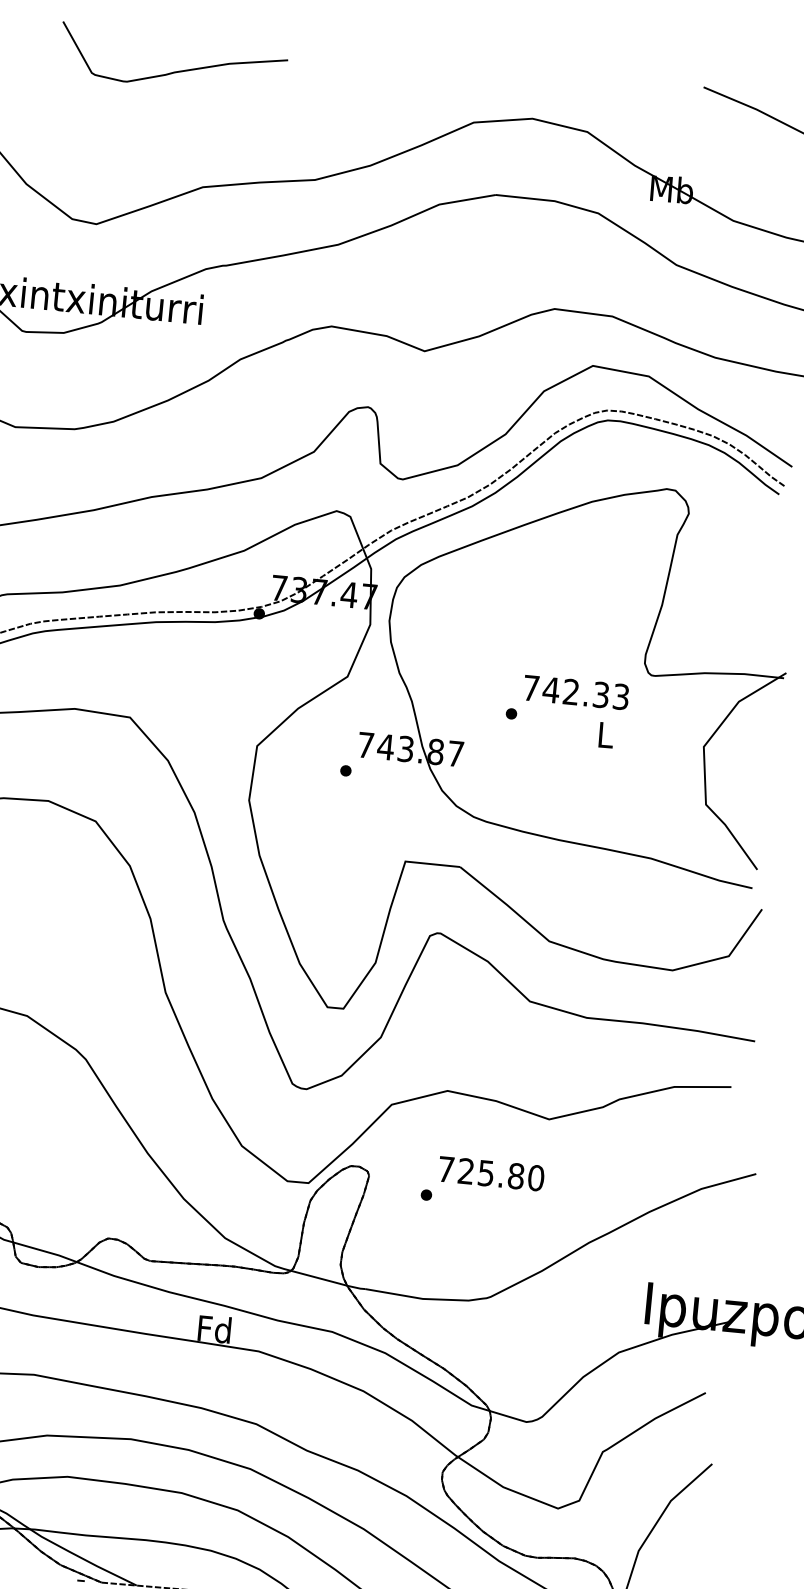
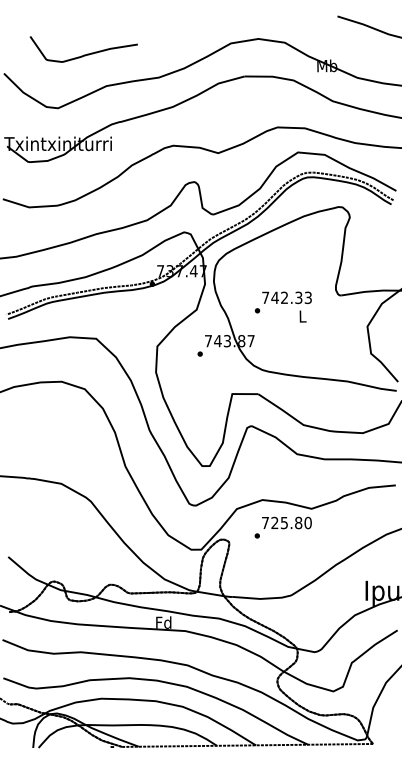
curve: (173, 70) -> (84, 54), moved
text: (565, 709) -> (282, 306), moved
text: (481, 1182) -> (282, 527), moved

